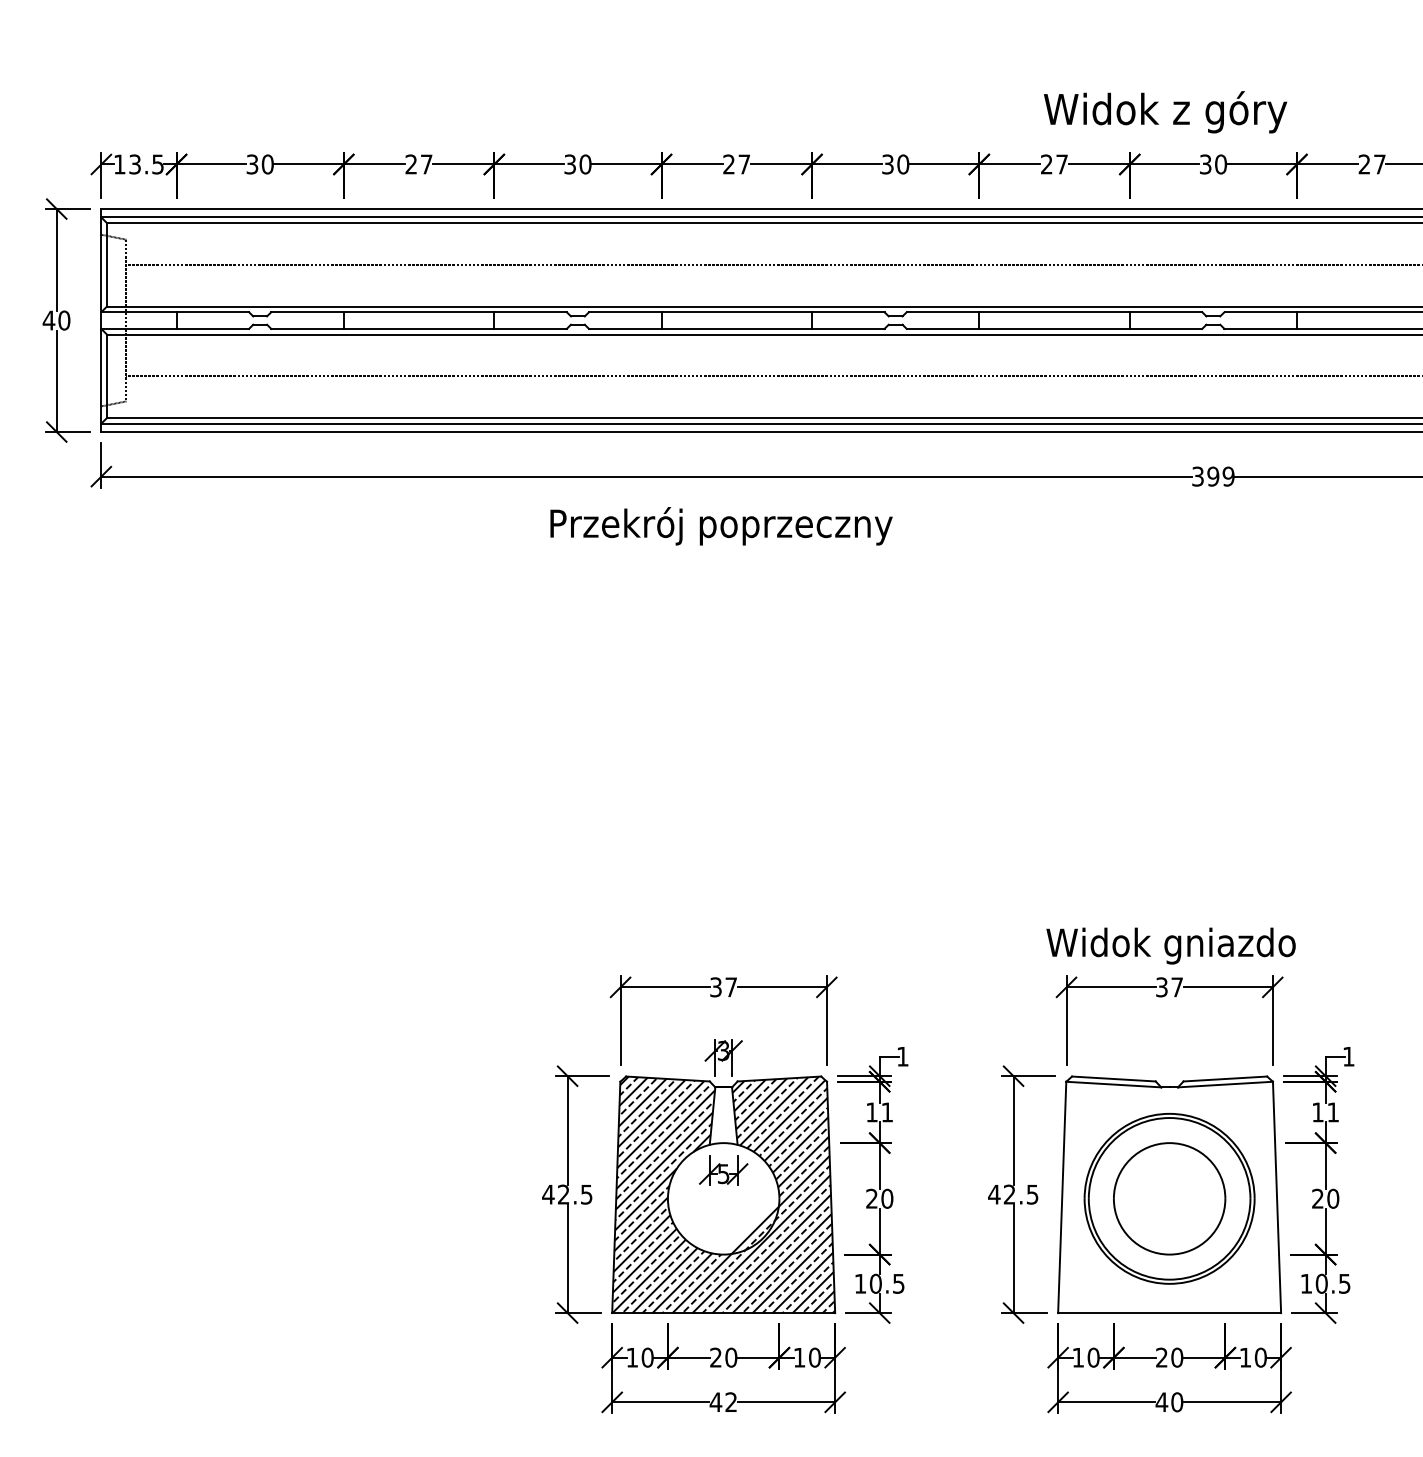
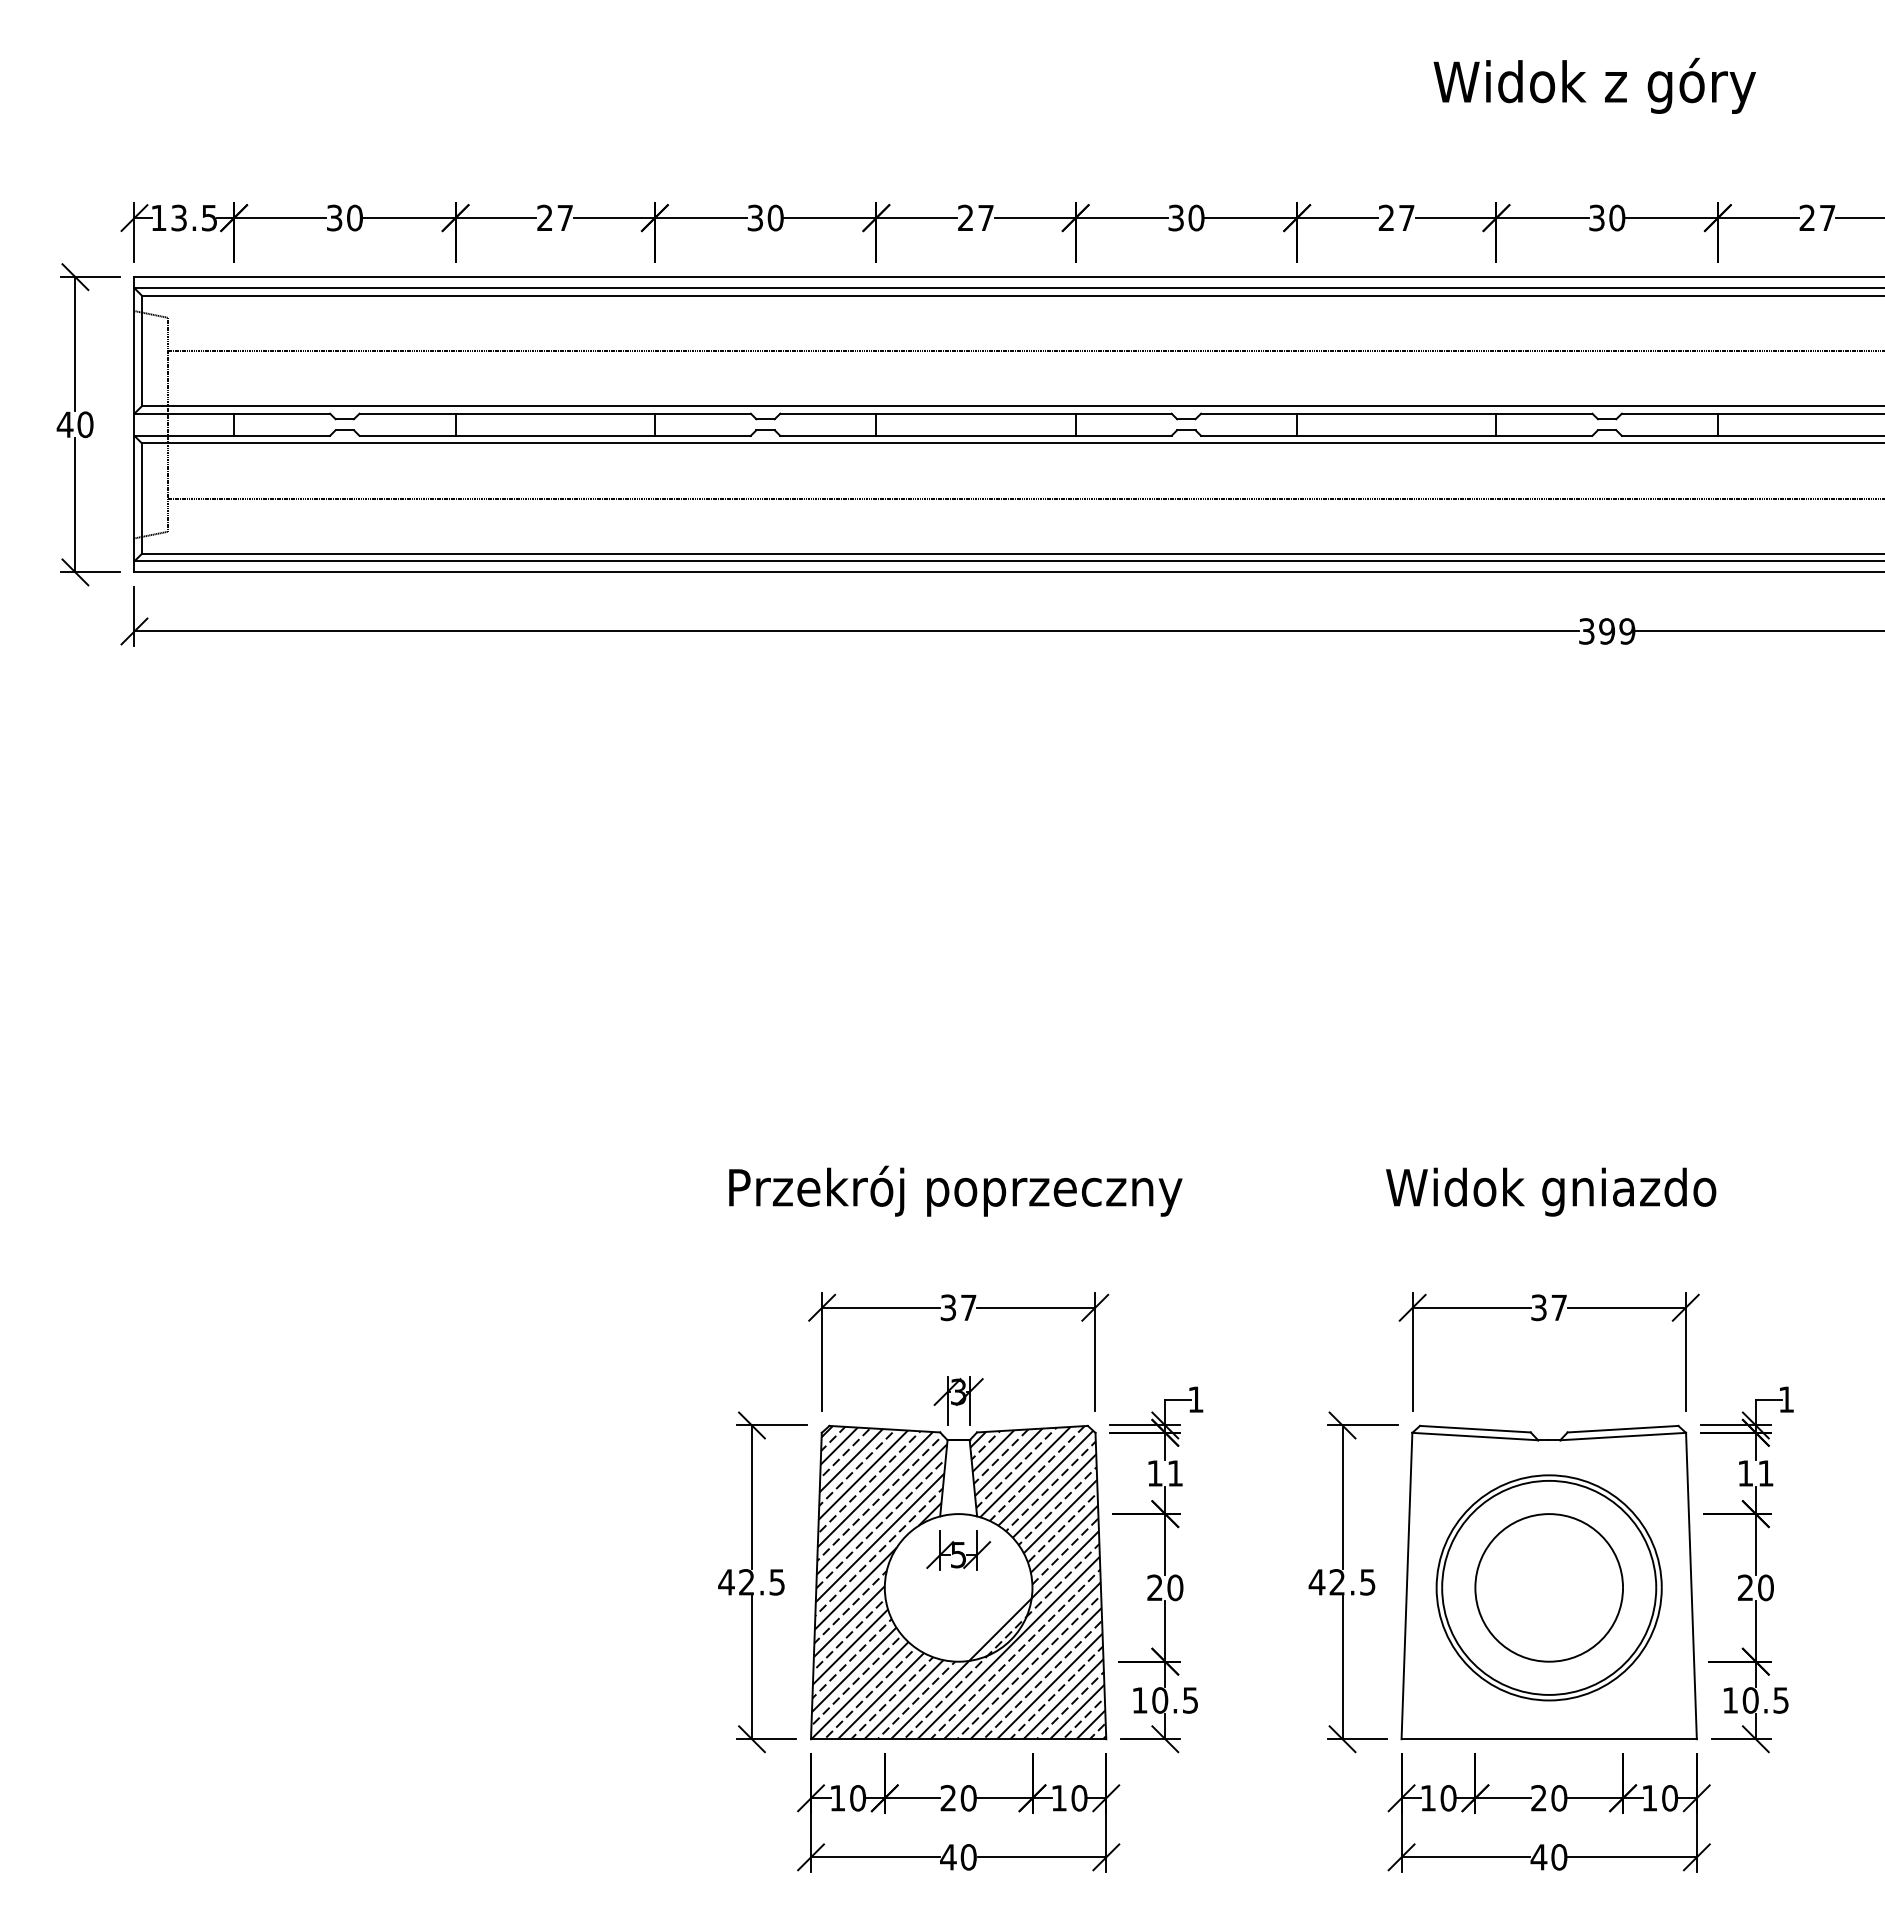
text: (1165, 111) -> (1594, 85), moved
text: (721, 525) -> (955, 1190), moved
text: (1171, 945) -> (1551, 1191), moved
text: (731, 1402) -> (968, 1857), 42 -> 40

